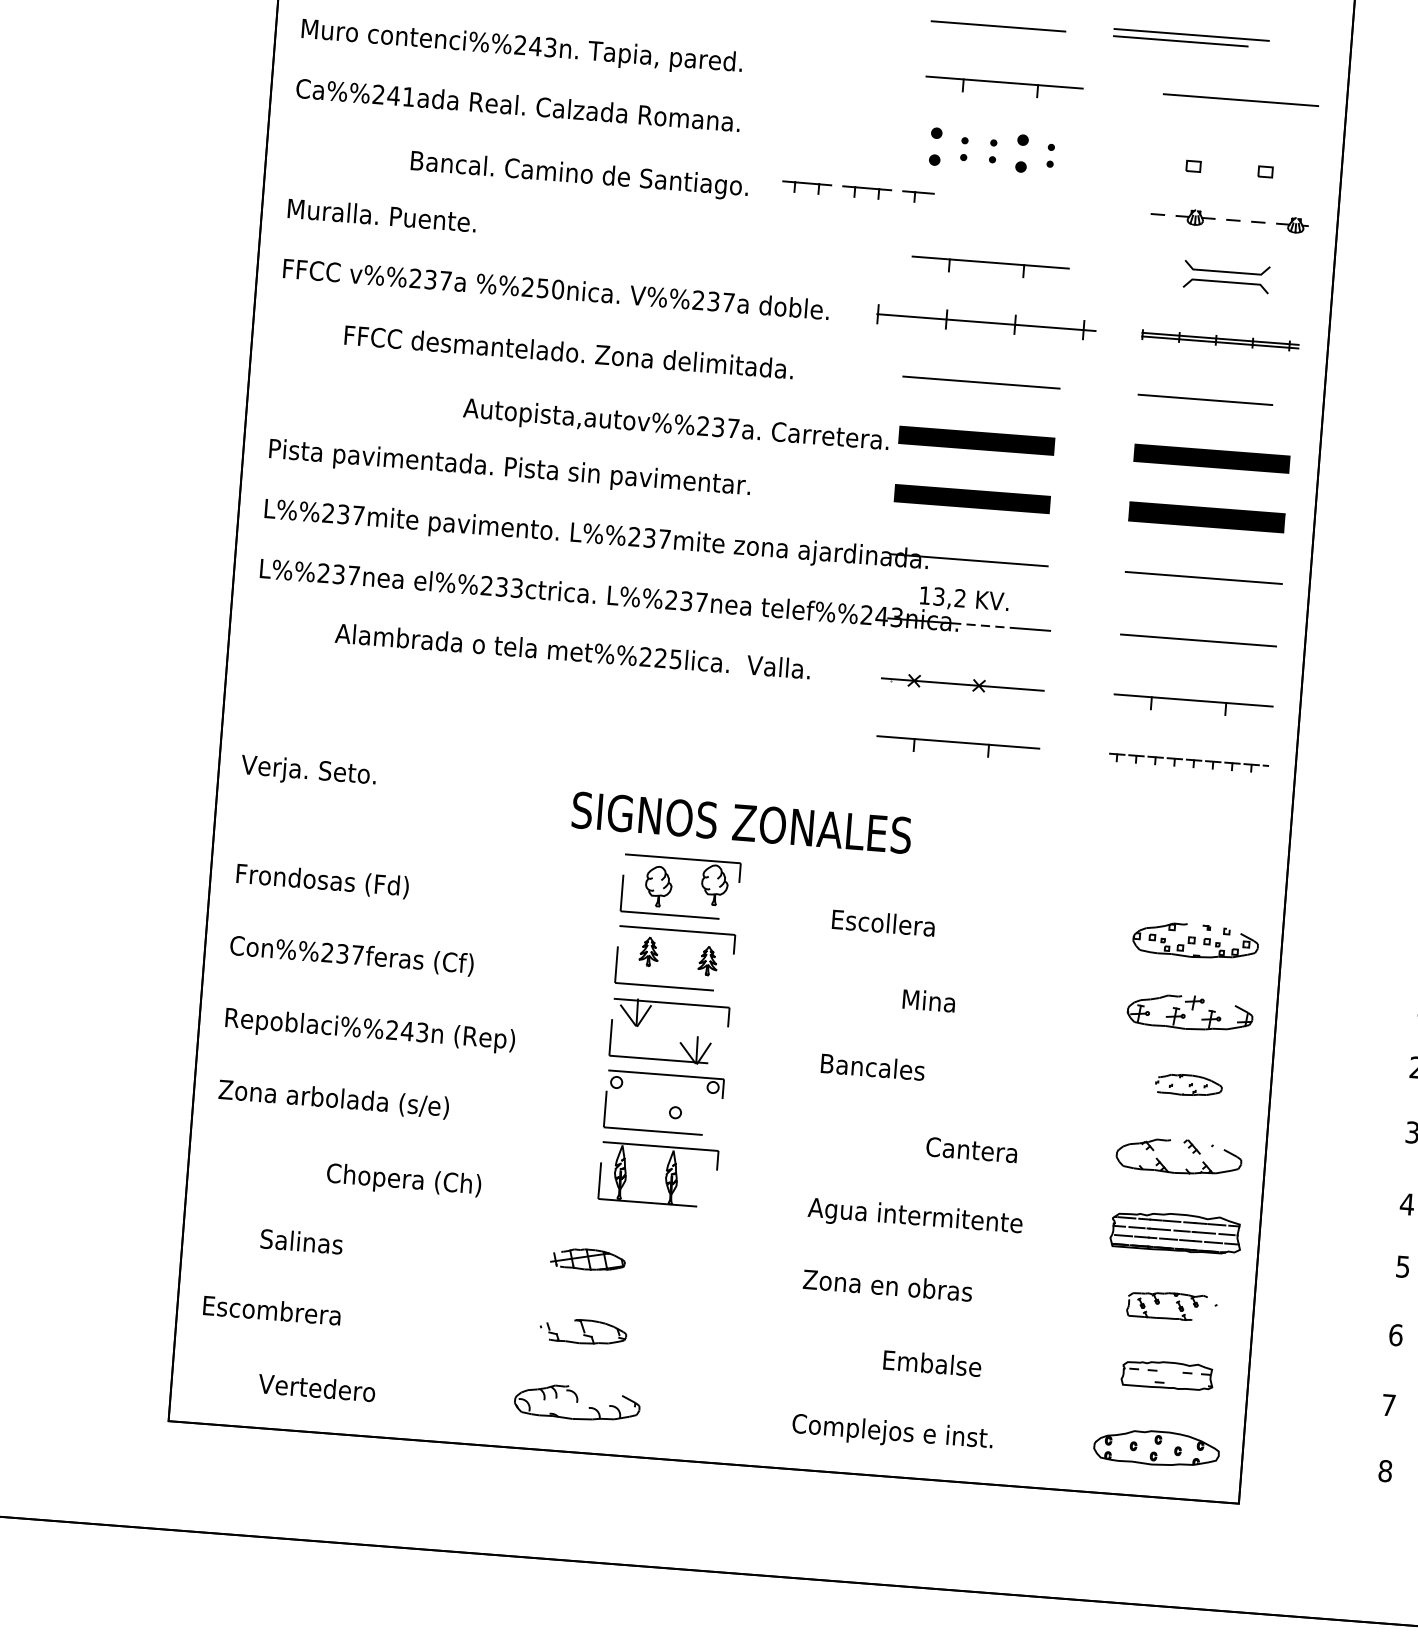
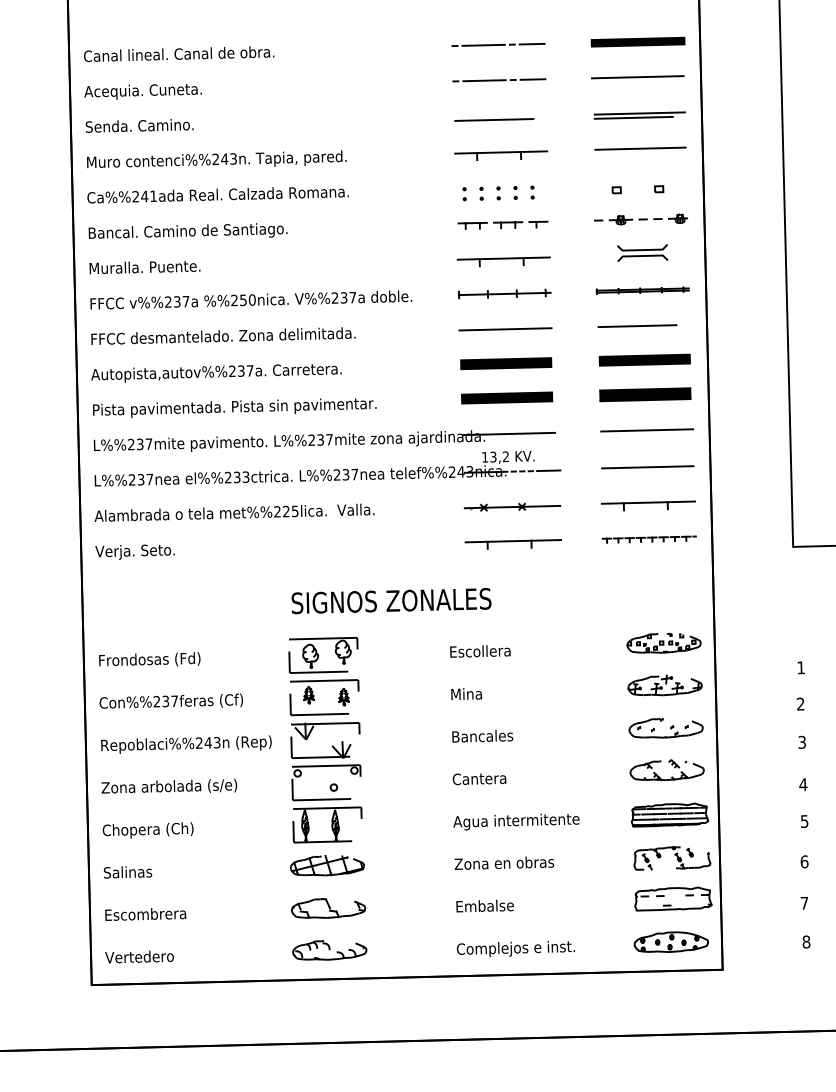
part: (1190, 38) -> (639, 115), moved
part: (935, 147) -> (464, 194), size x0.62
part: (1021, 152) -> (515, 192), size x0.62
text: (578, 172) -> (187, 230), moved
part: (857, 190) -> (502, 224), moved
part: (985, 321) -> (504, 293), size x0.71
text: (569, 351) -> (223, 335), moved
text: (676, 427) -> (216, 373), moved
text: (572, 650) -> (234, 512), moved
text: (307, 770) -> (134, 551), moved
text: (928, 1001) -> (466, 694), moved
part: (680, 1041) -> (332, 745), moved
part: (1183, 1085) -> (665, 728), size x1.67
text: (971, 1151) -> (479, 779), moved
text: (402, 1180) -> (147, 830), moved
text: (300, 1242) -> (127, 872), moved
part: (586, 1259) -> (326, 865), size x1.67
part: (1173, 1306) -> (672, 858), size x1.43
part: (582, 1332) -> (328, 908), size x1.43
text: (931, 1362) -> (484, 905), moved
part: (1167, 1374) -> (673, 898), size x1.43
text: (316, 1387) -> (139, 956), moved

